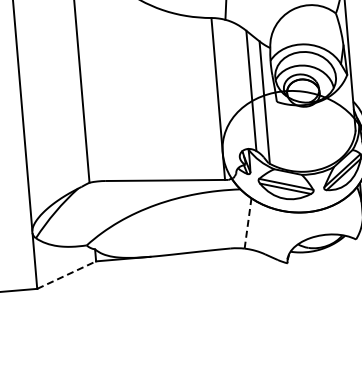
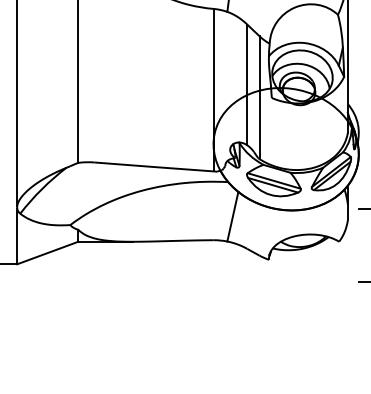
line: (247, 223) -> (232, 216), dashed -> solid
line: (67, 274) -> (48, 252), dashed -> solid

